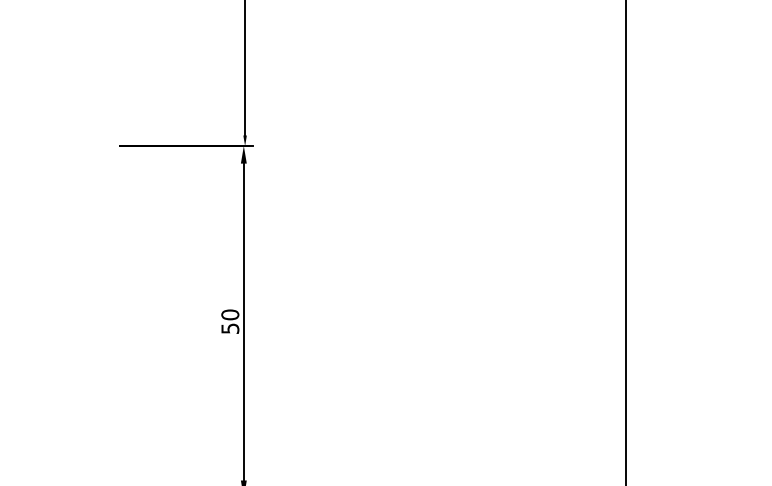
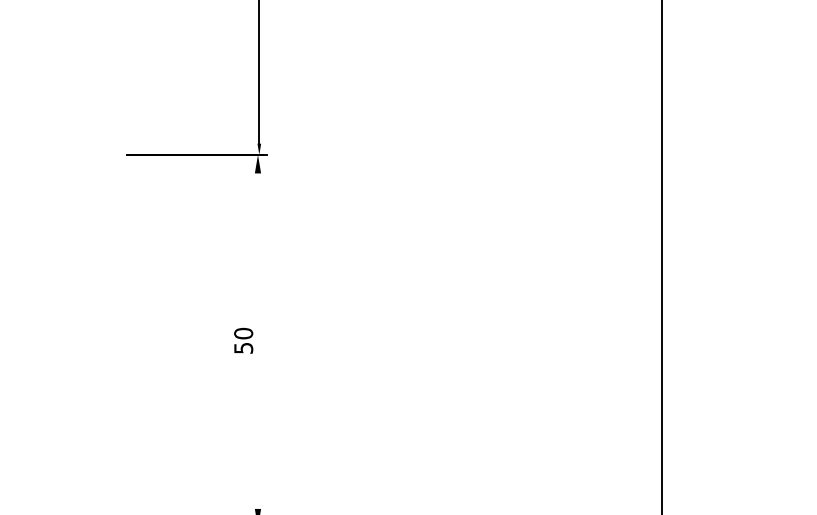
line: (243, 321) -> (257, 340), removed

